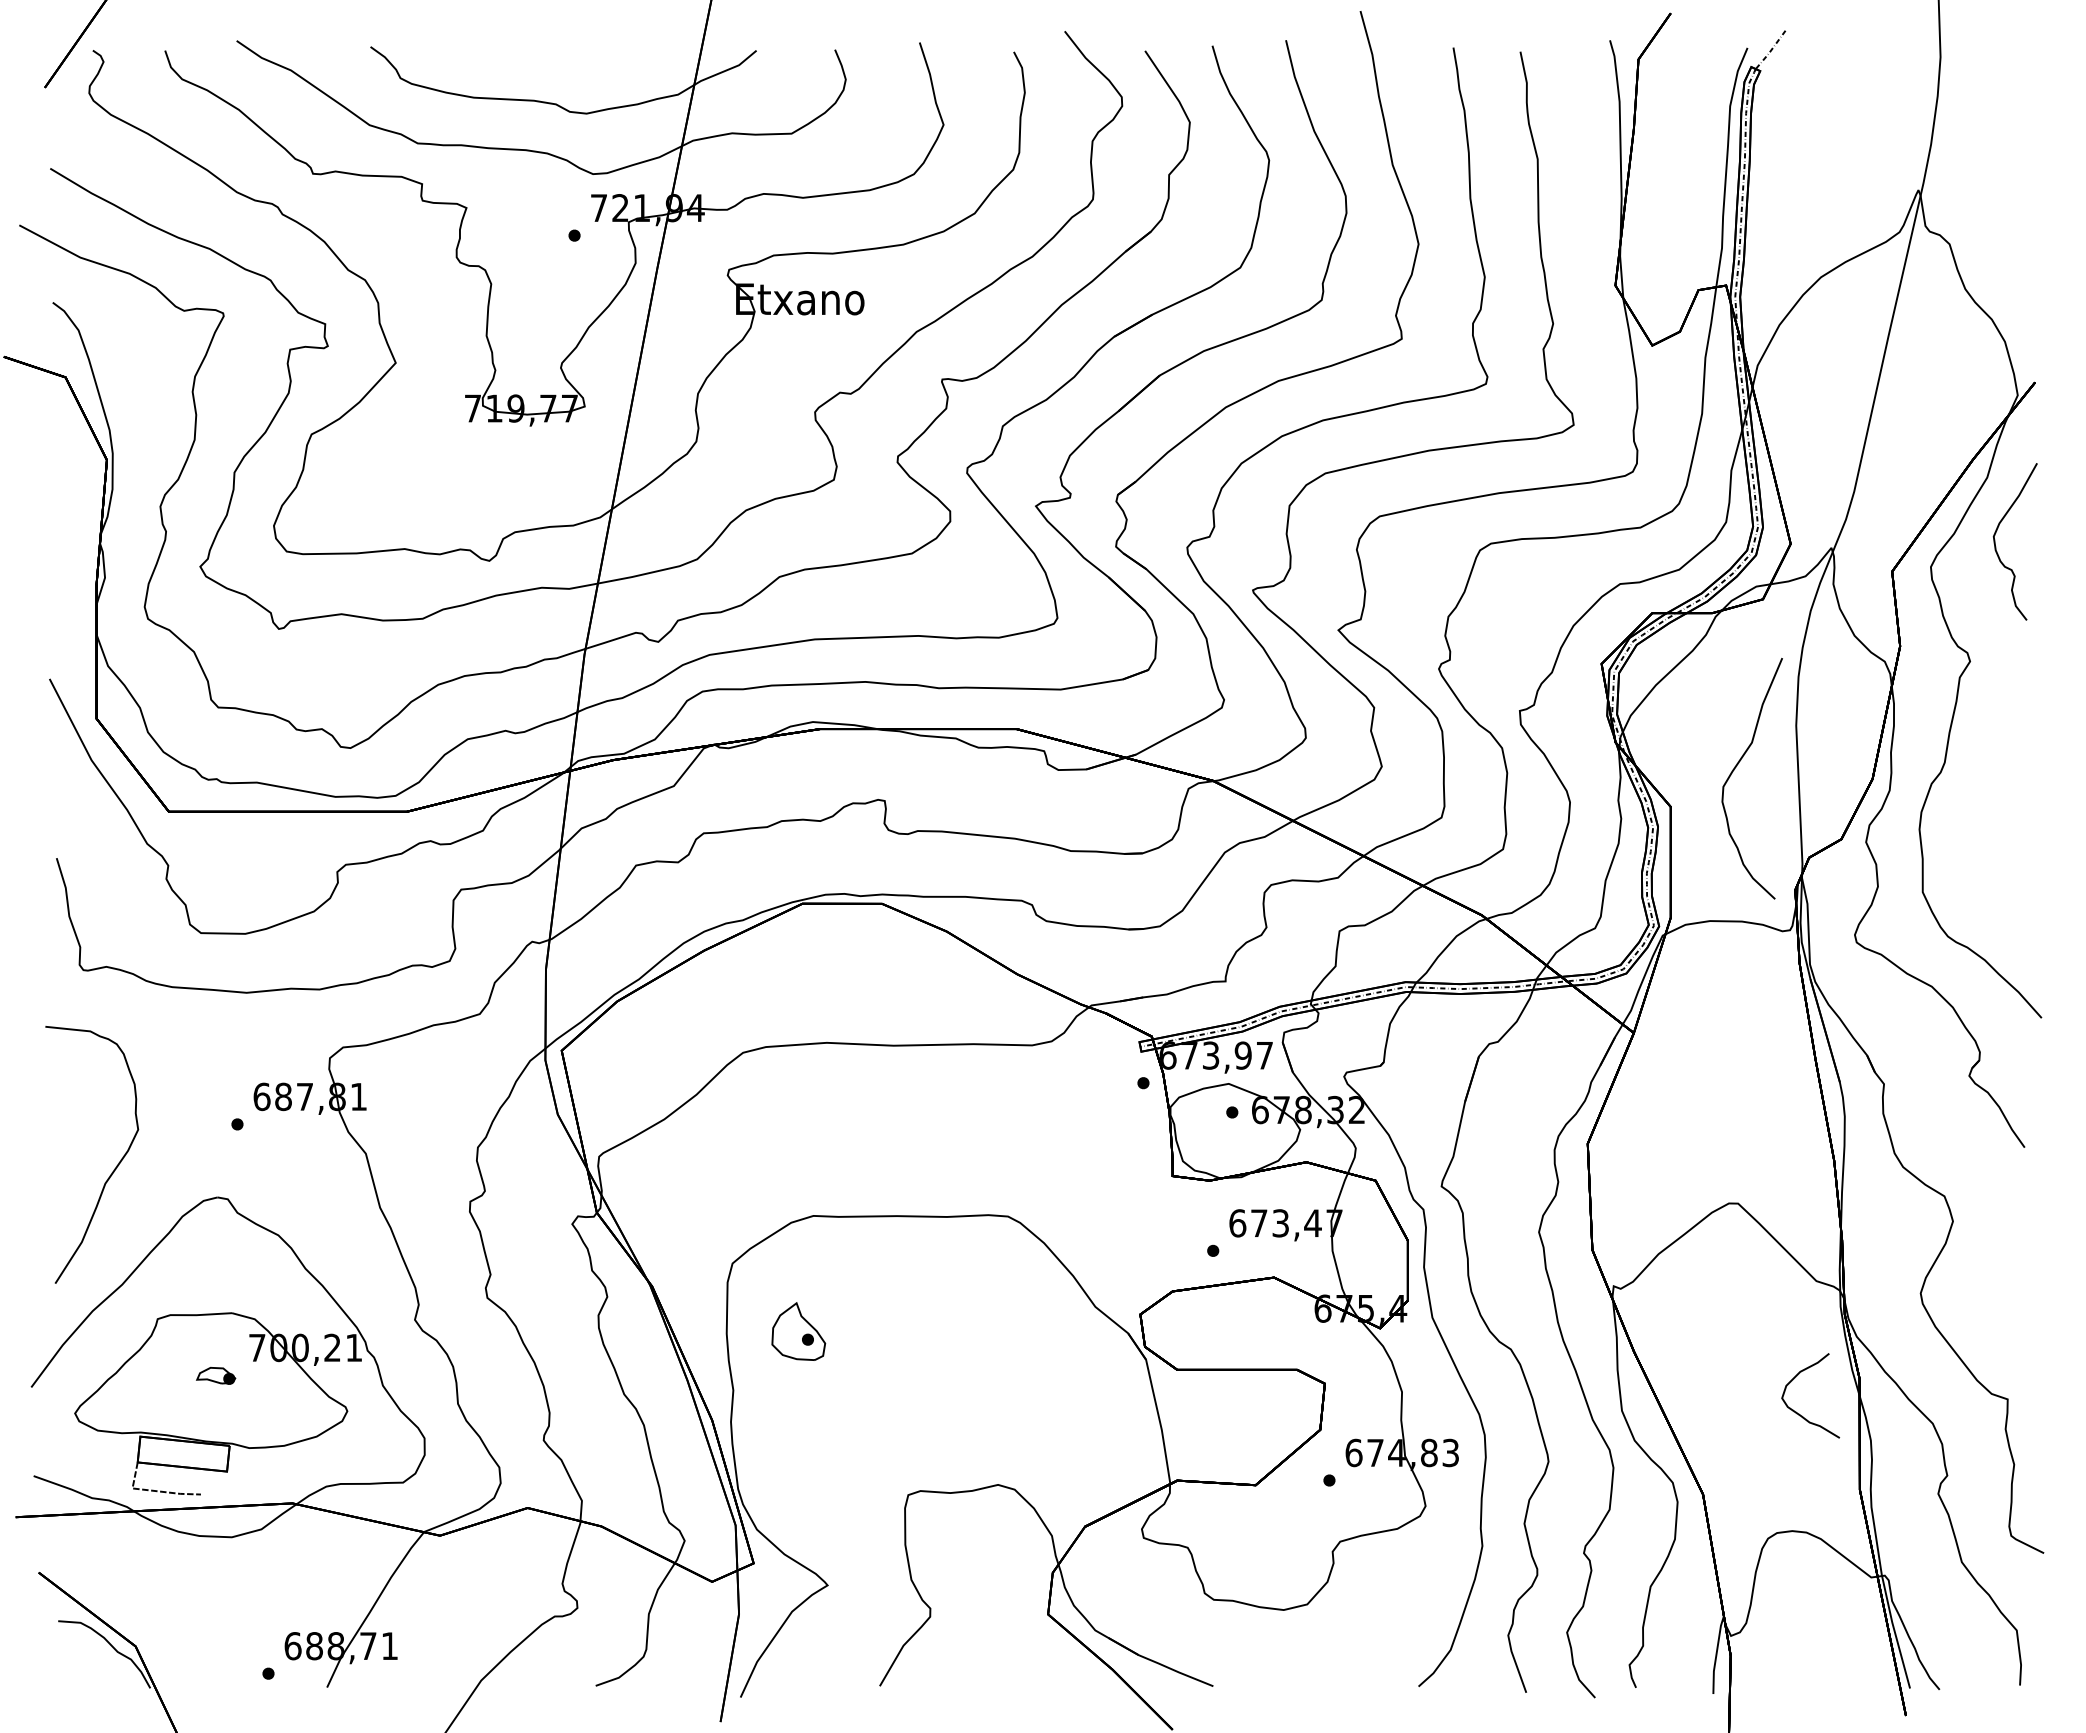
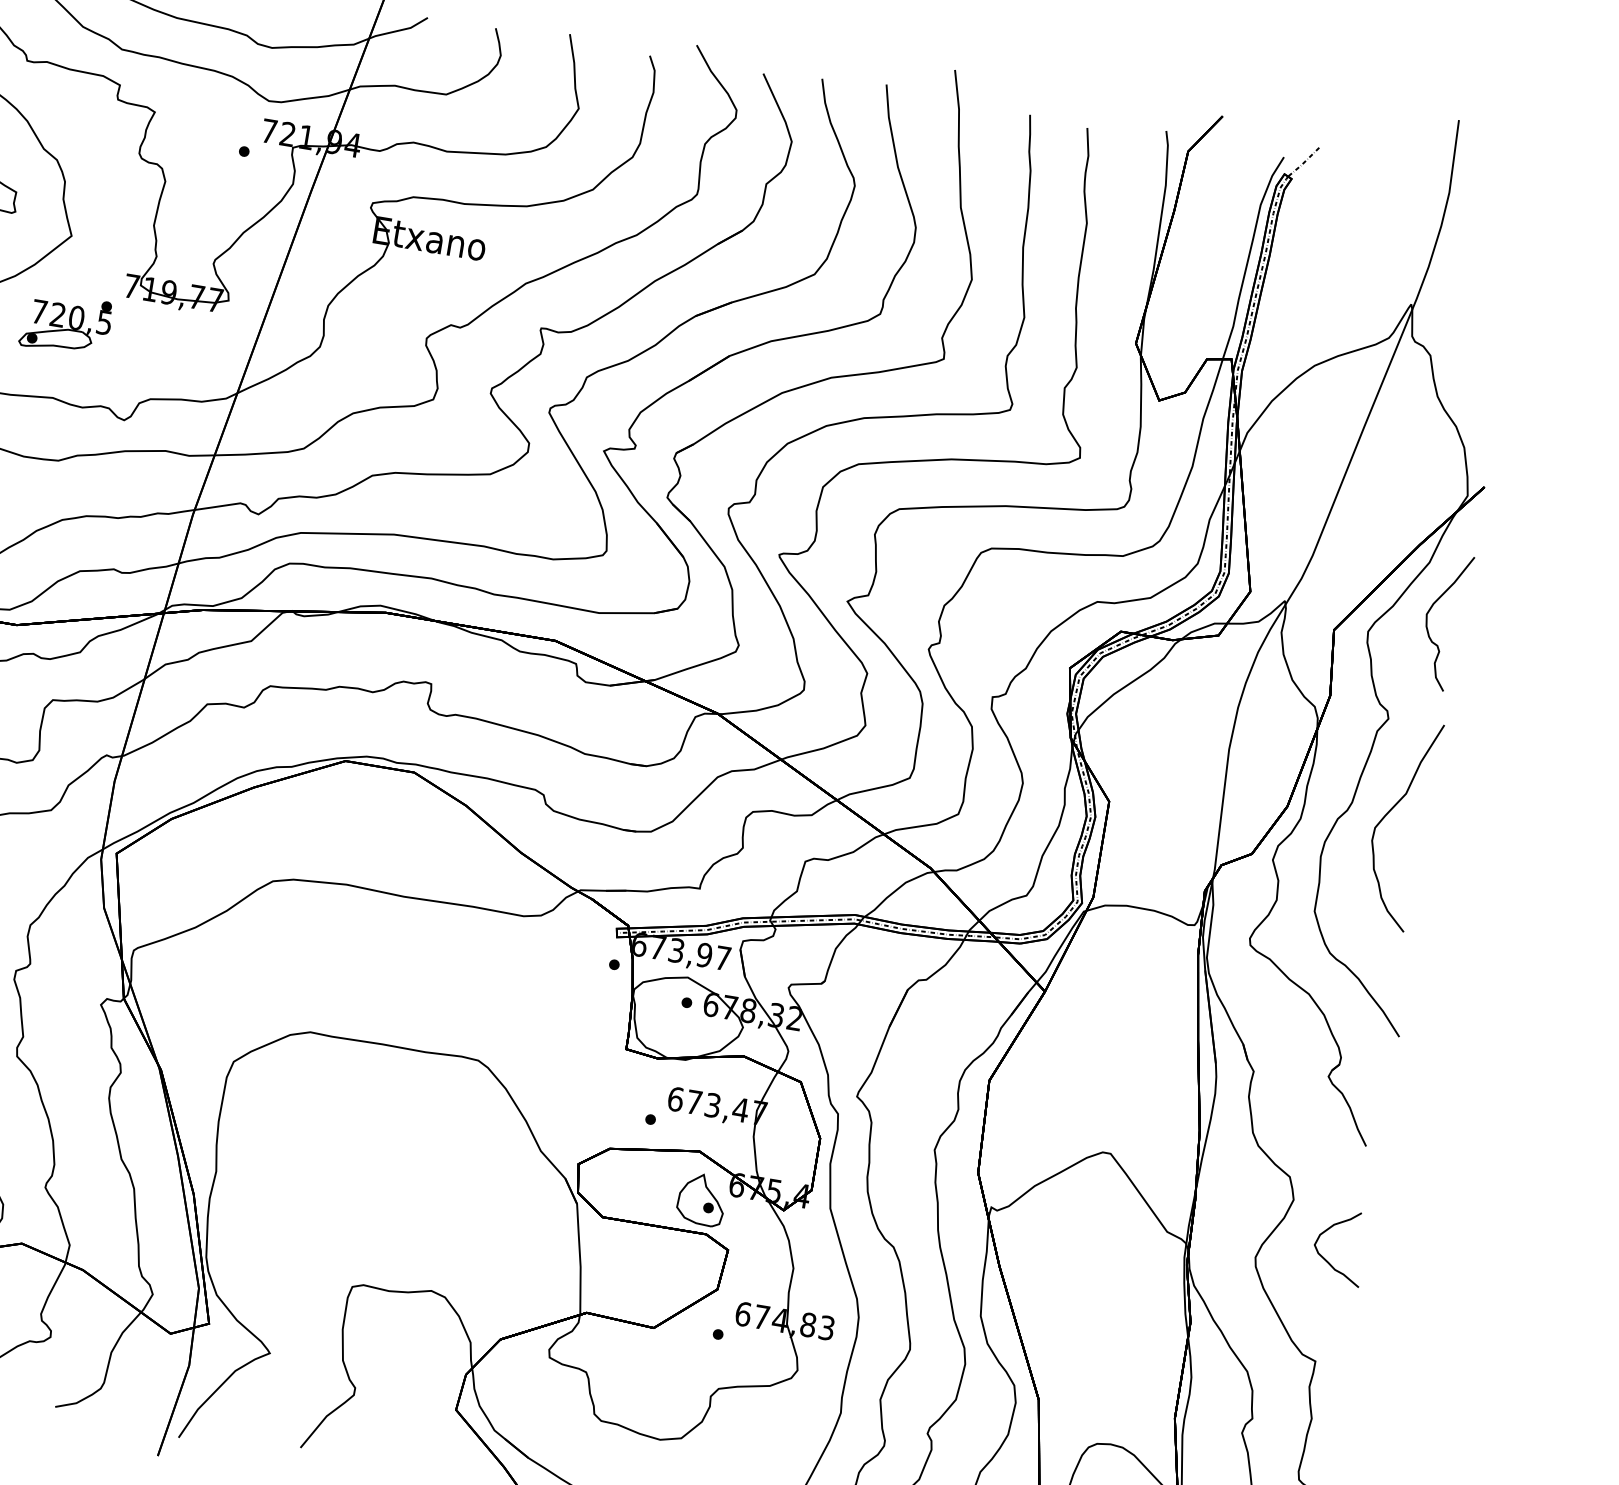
part: (405, 463) -> (65, 324), added
curve: (1736, 767) -> (1389, 812), moved
part: (798, 1331) -> (701, 1199), moved
curve: (1799, 1413) -> (1327, 1260), moved

